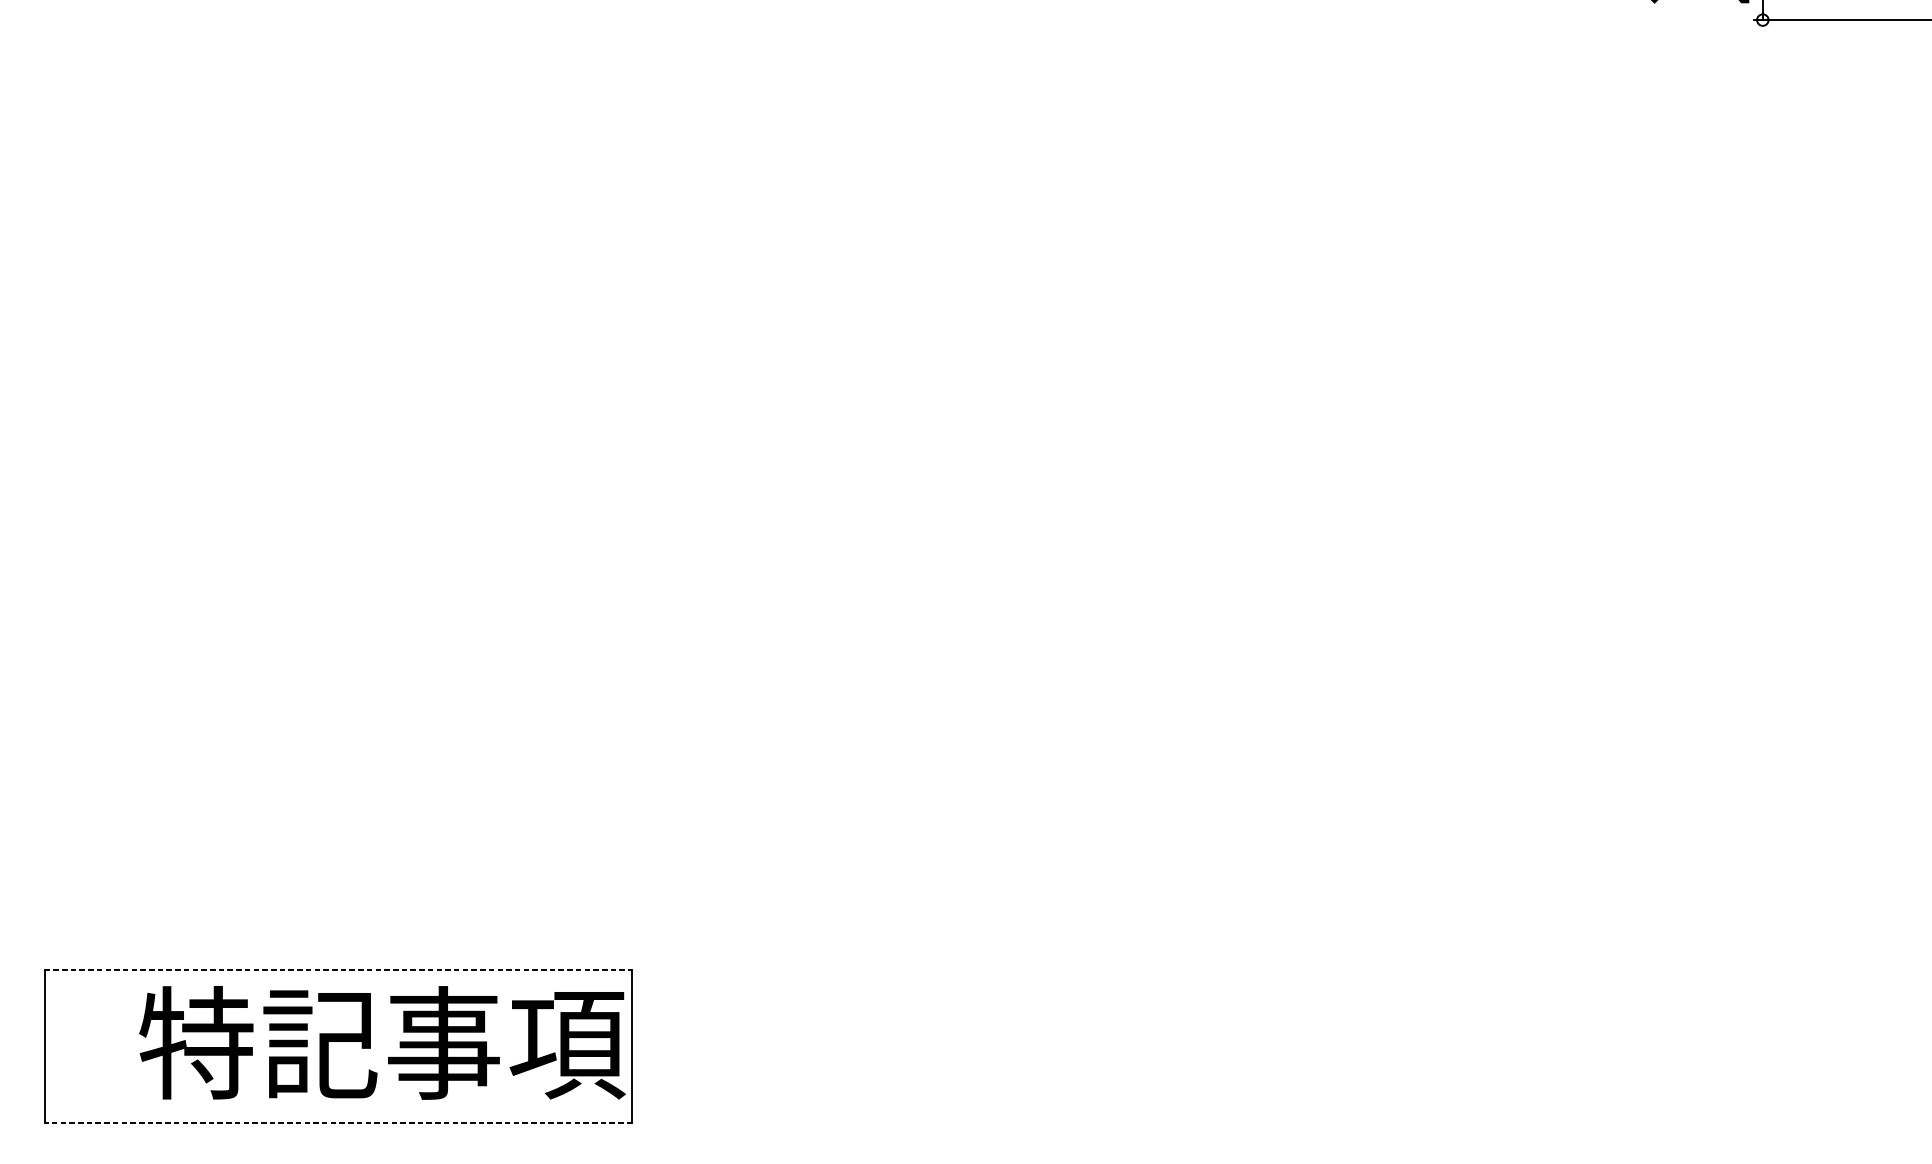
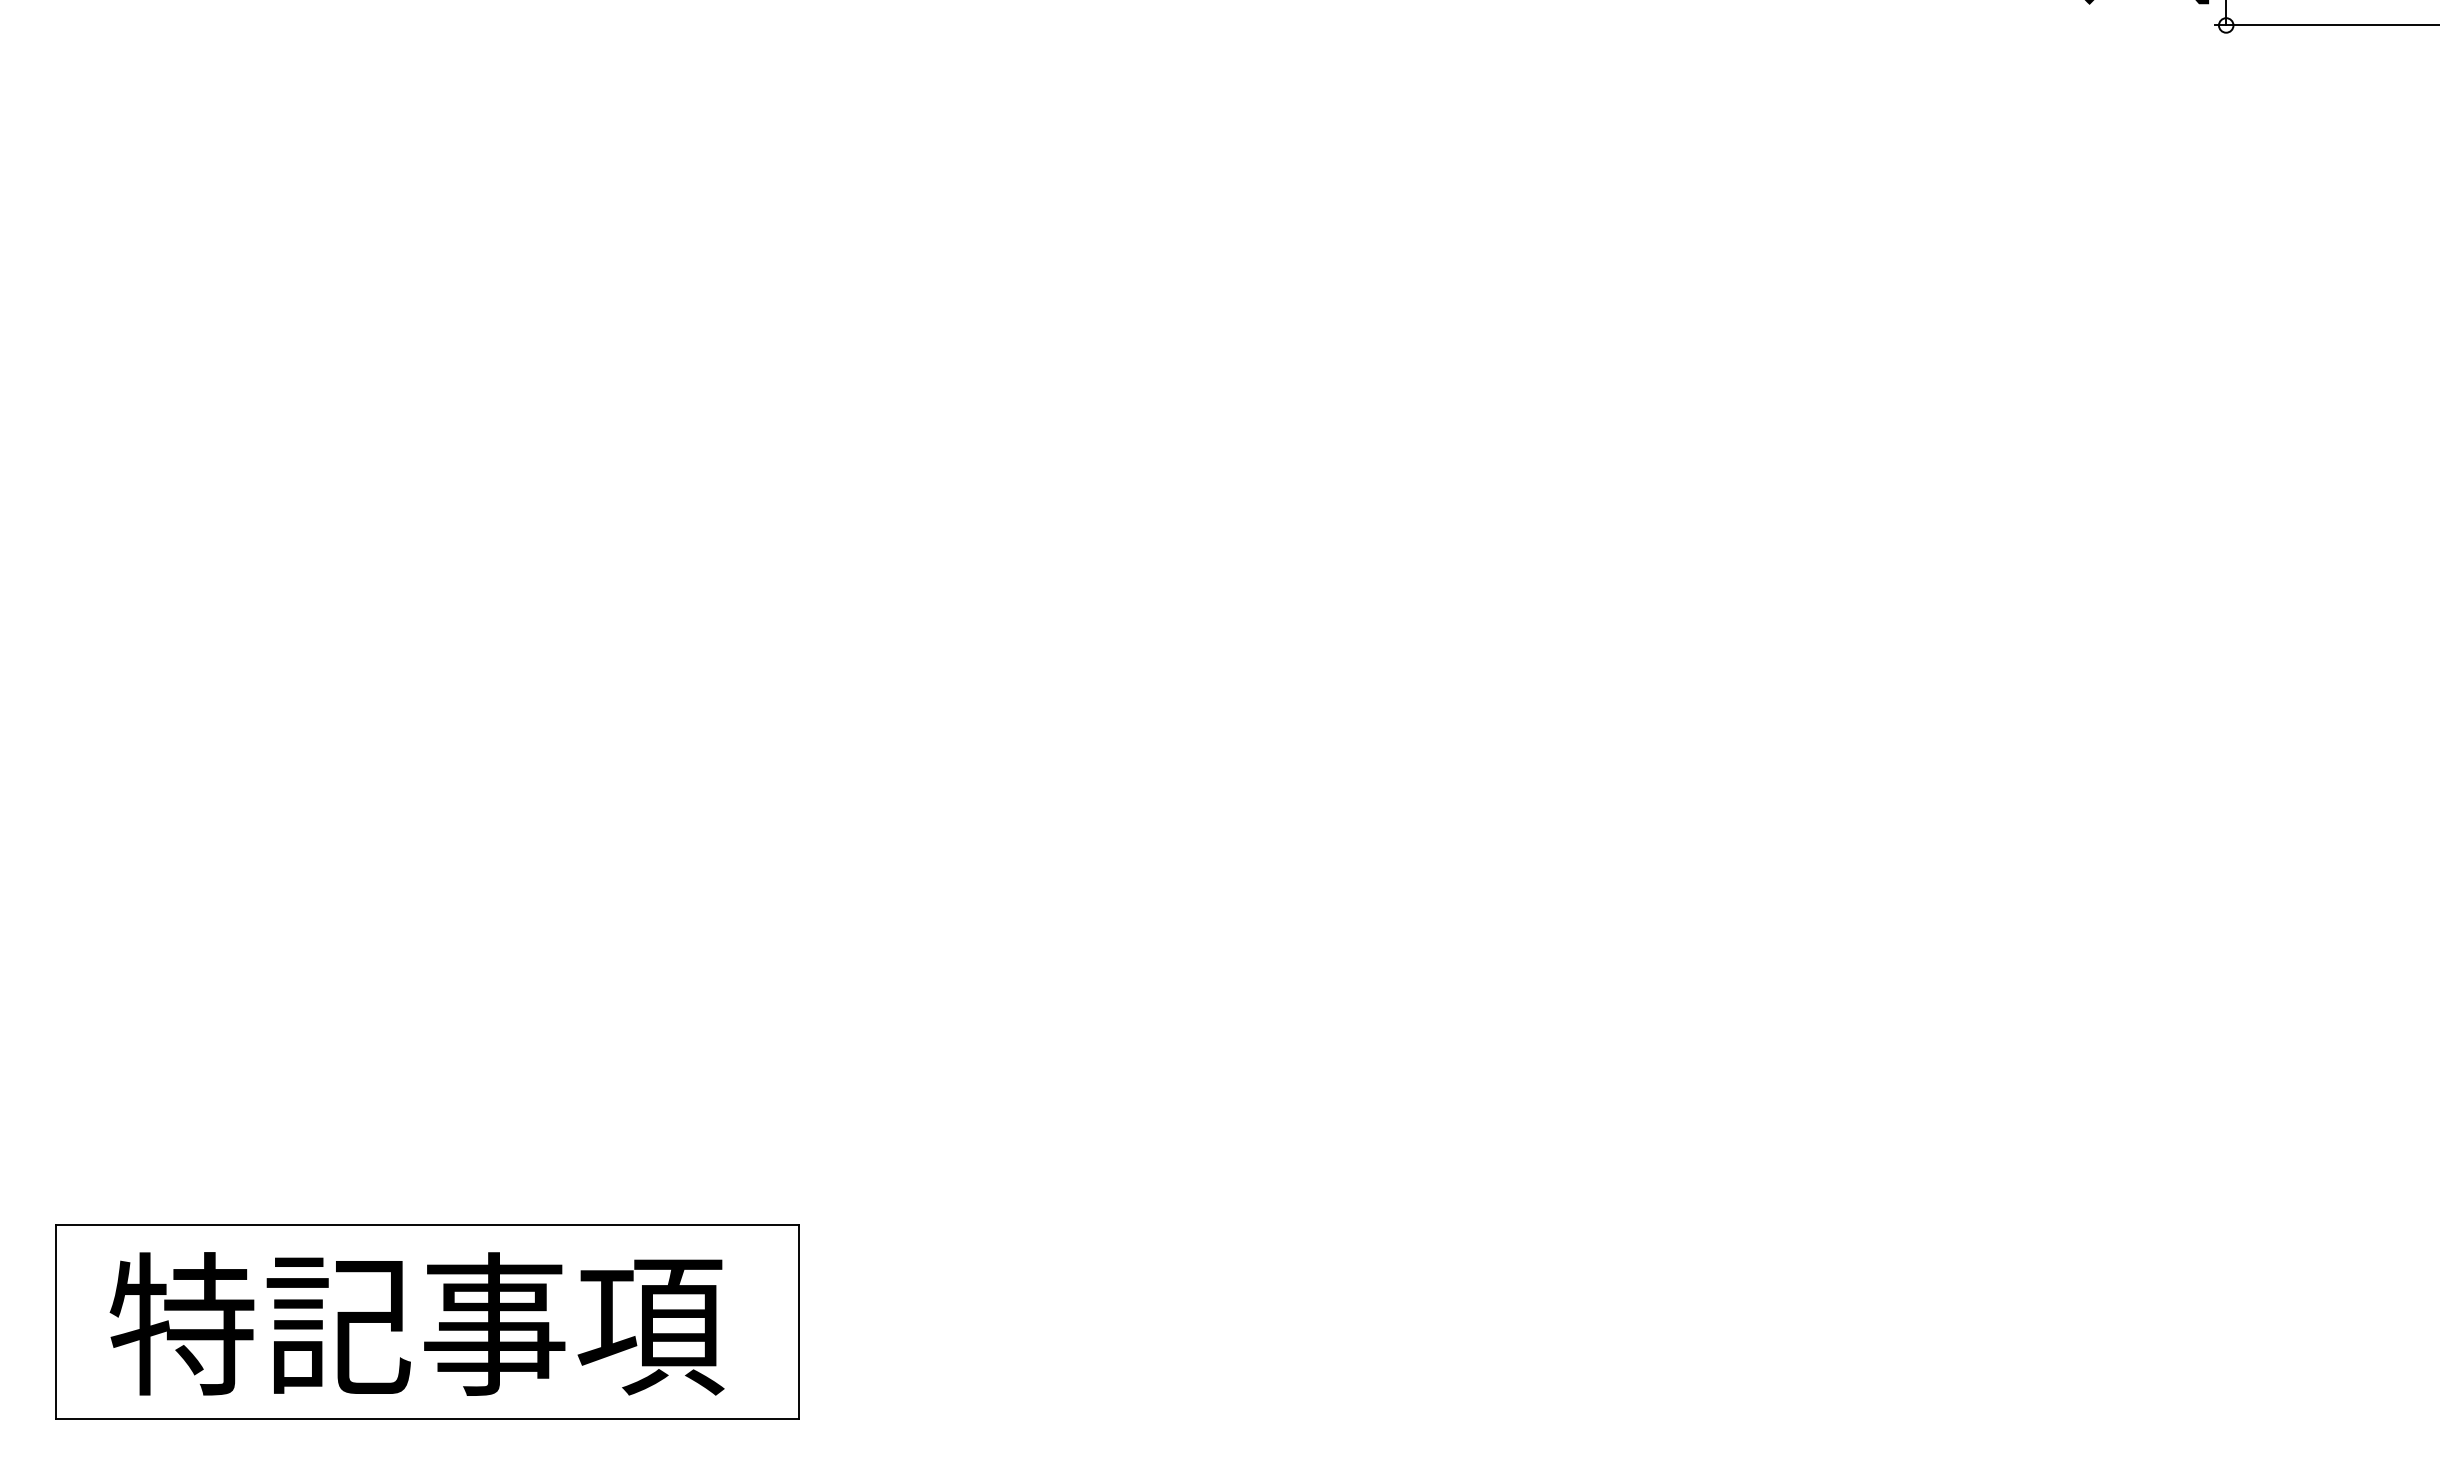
line: (339, 969) -> (428, 1224), dashed -> solid
text: (381, 1042) -> (416, 1323), moved
line: (338, 1123) -> (427, 1418), dashed -> solid

